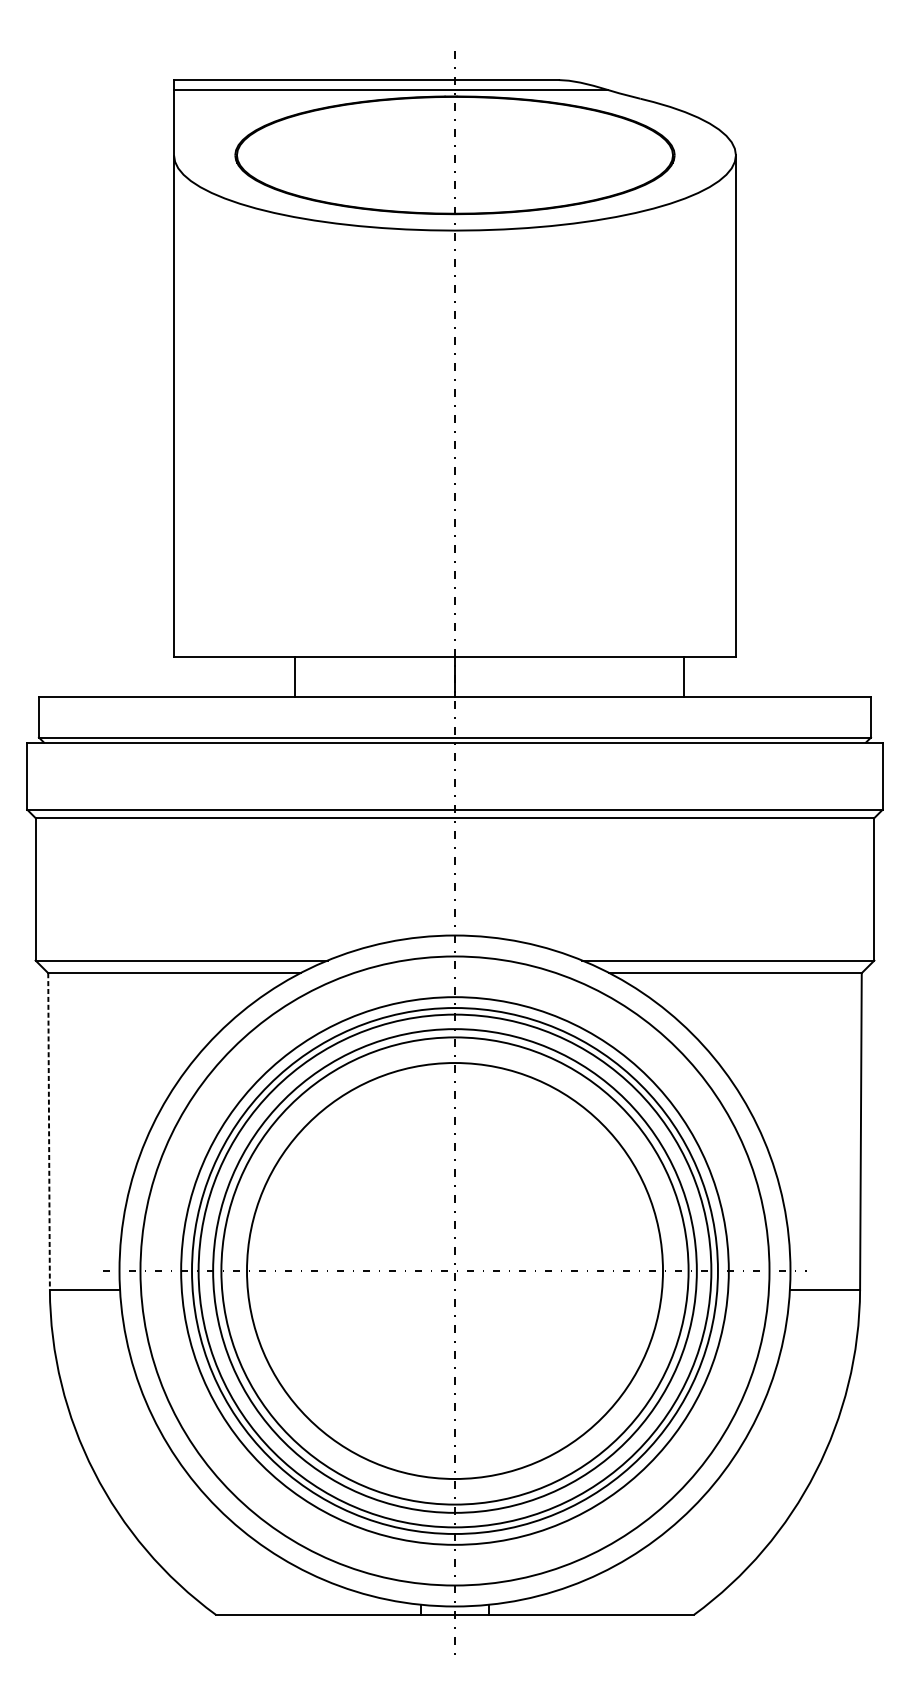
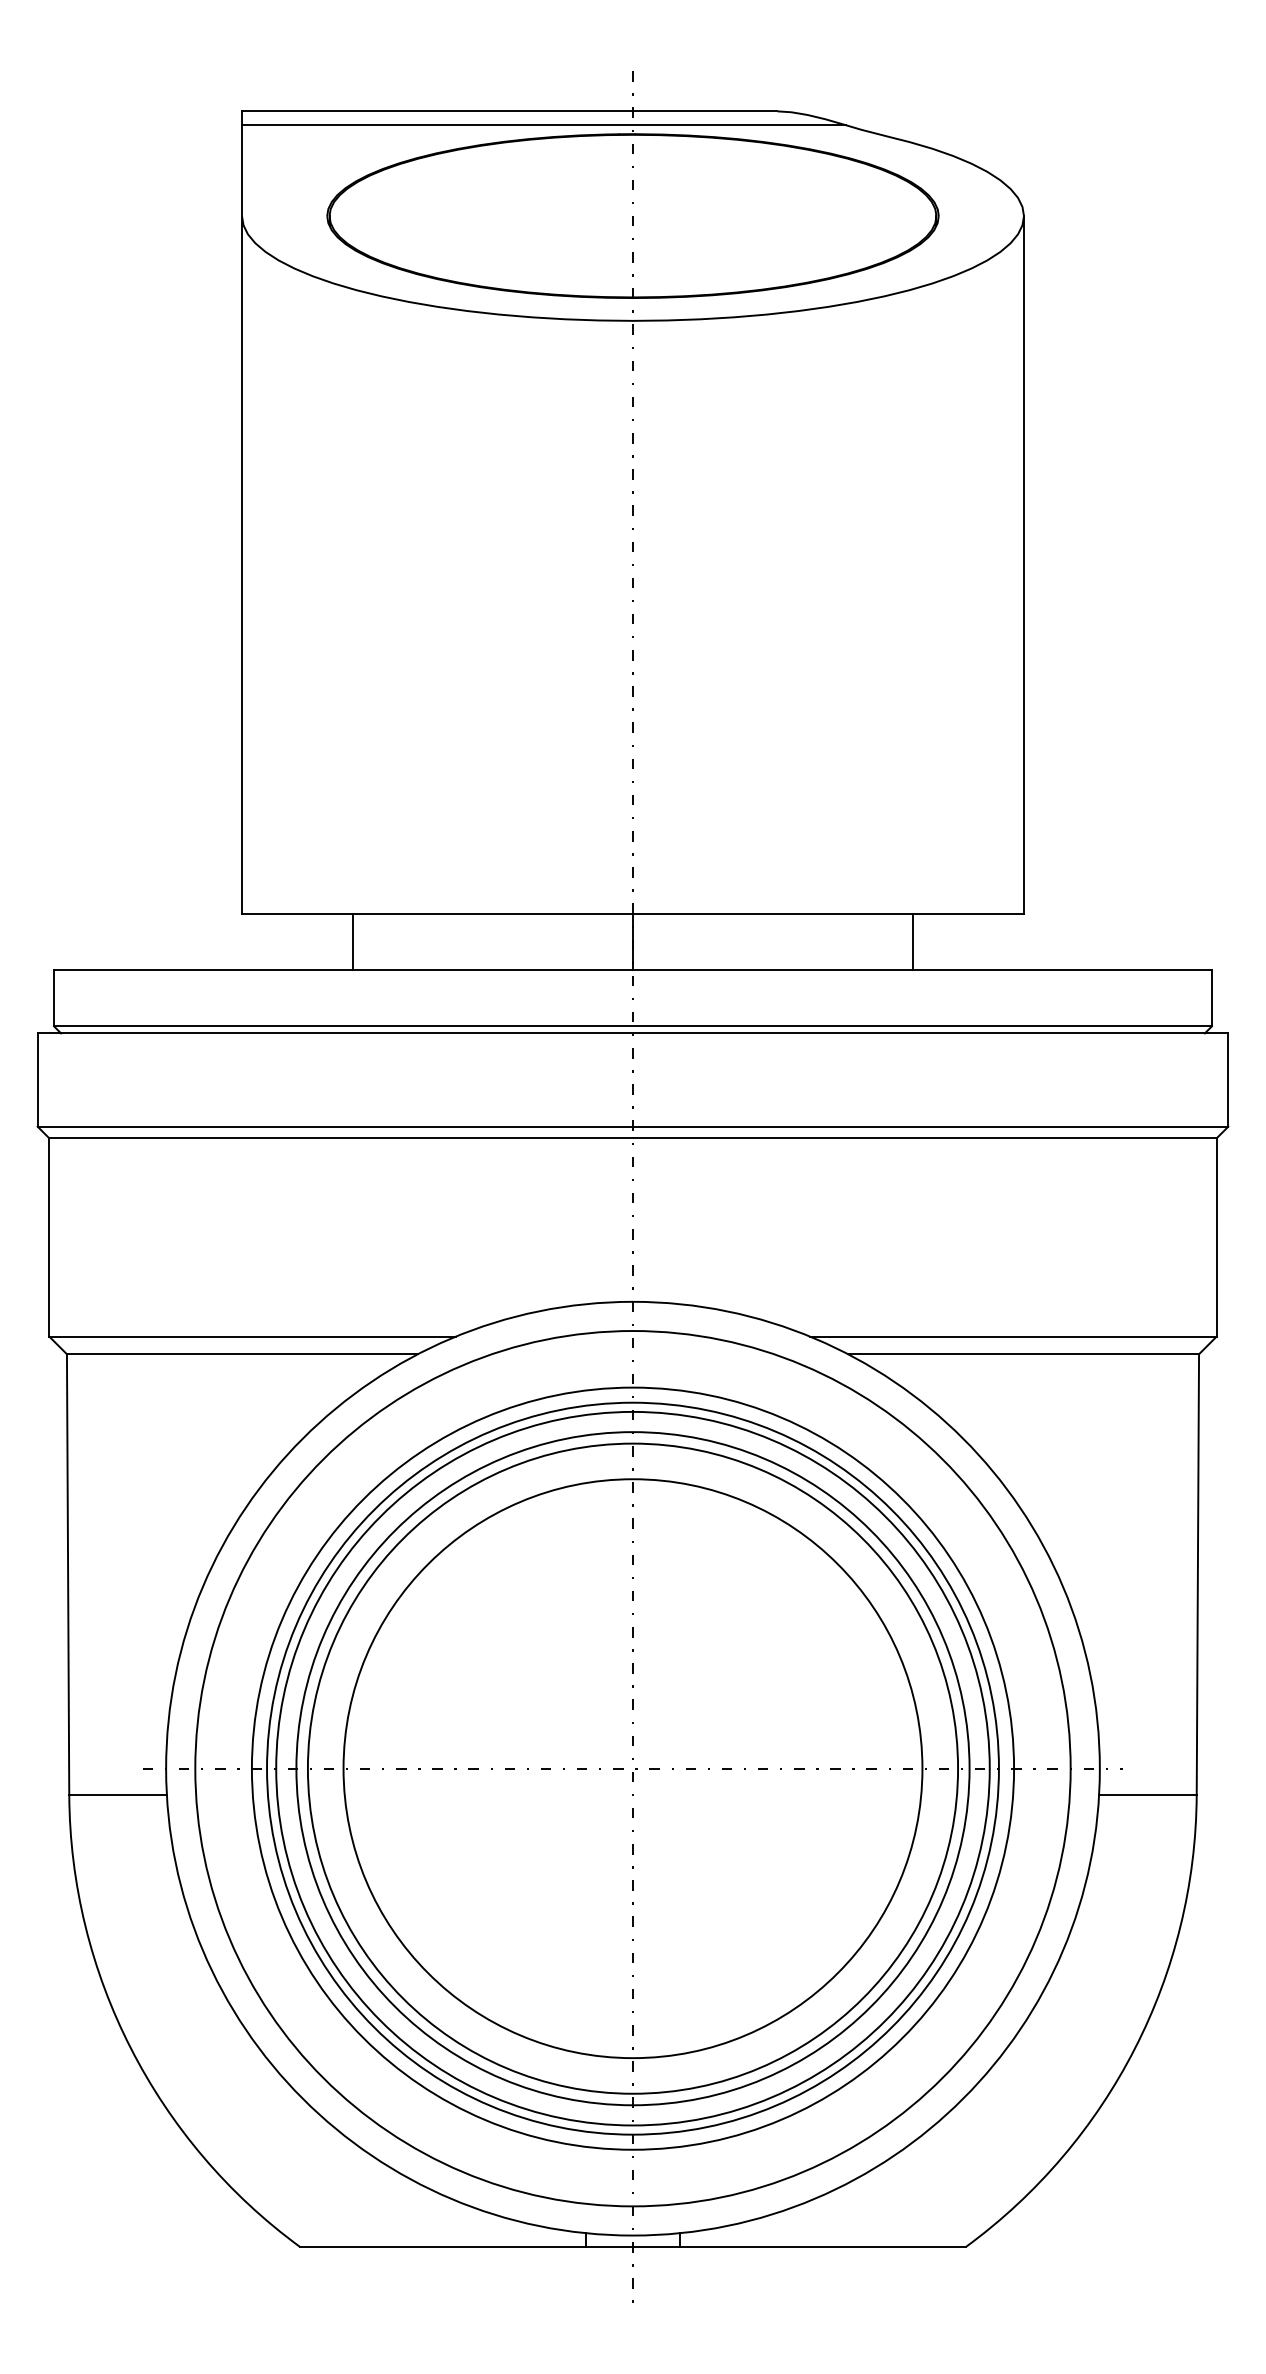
line: (295, 677) -> (352, 942), moved
line: (684, 677) -> (913, 942), moved
line: (49, 1132) -> (68, 1575), dashed -> solid

